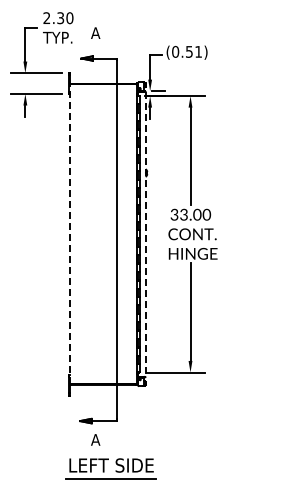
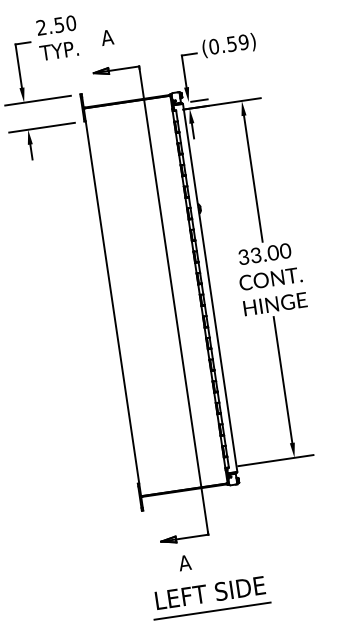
text: (60, 17) -> (58, 24), 2.30 -> 2.50
text: (198, 51) -> (243, 41), (0.51) -> (0.59)
line: (69, 234) -> (111, 302), dashed -> solid
line: (145, 234) -> (210, 288), dashed -> solid

